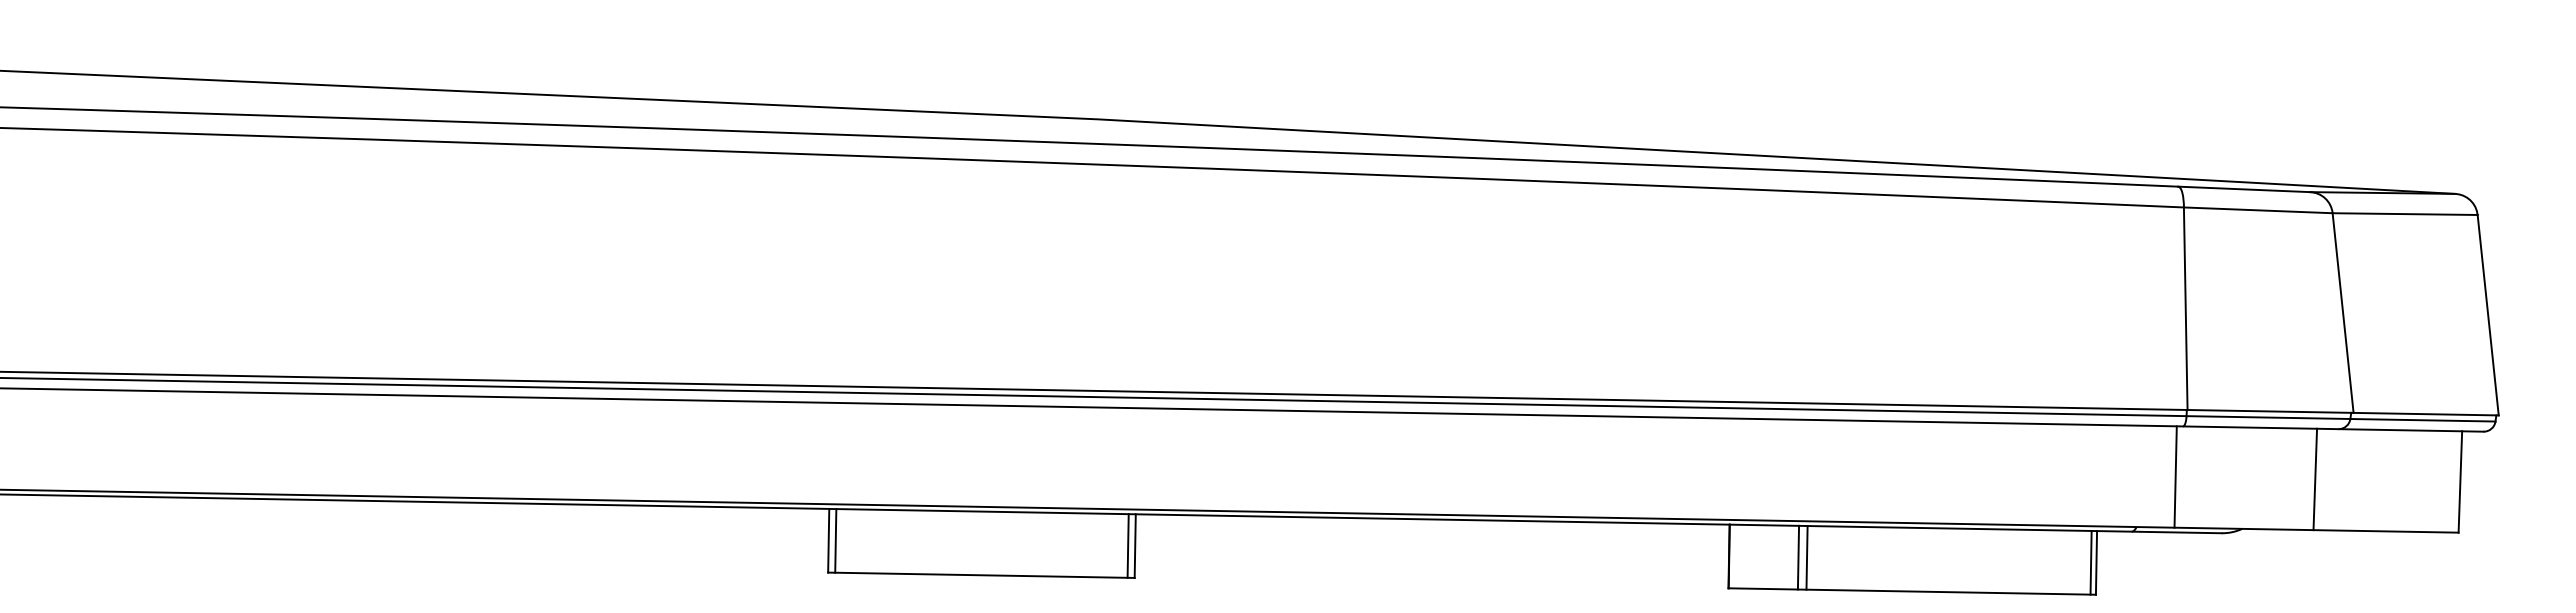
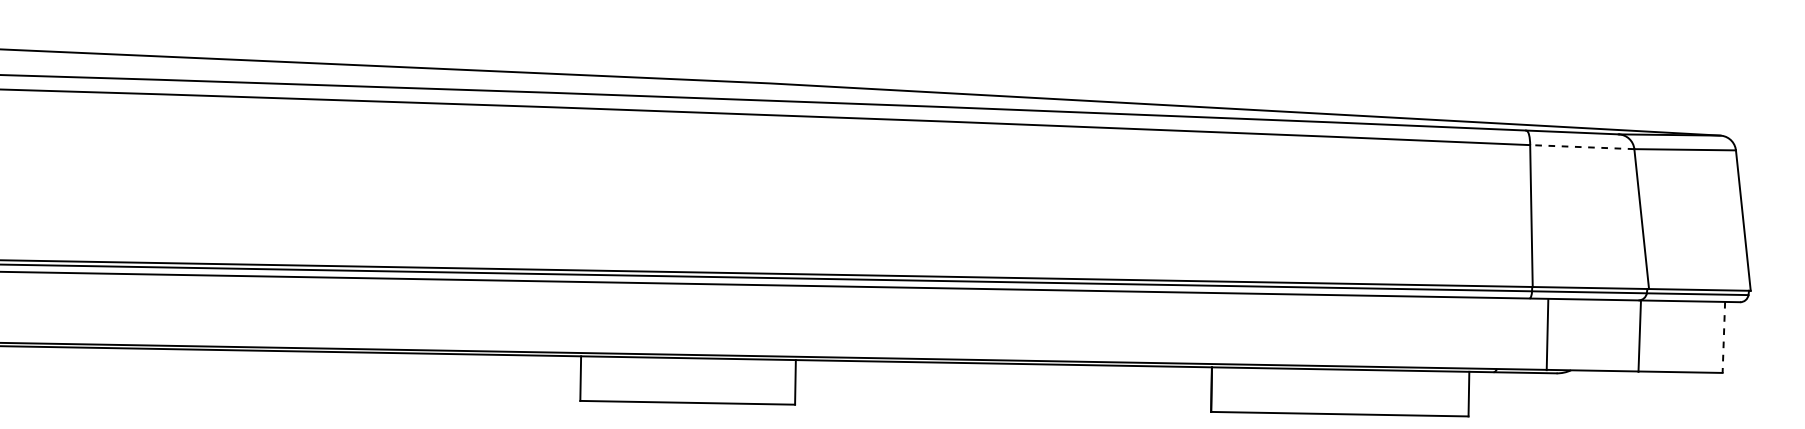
line: (2257, 210) -> (1581, 147), solid -> dashed
line: (2175, 476) -> (1547, 334), moved
line: (2315, 479) -> (1639, 336), moved
line: (2460, 481) -> (1723, 337), solid -> dashed
line: (835, 540) -> (585, 378), removed
line: (1127, 545) -> (790, 381), removed
line: (1798, 557) -> (1260, 390), removed
line: (1806, 557) -> (1265, 390), removed
line: (2090, 562) -> (1464, 393), removed

